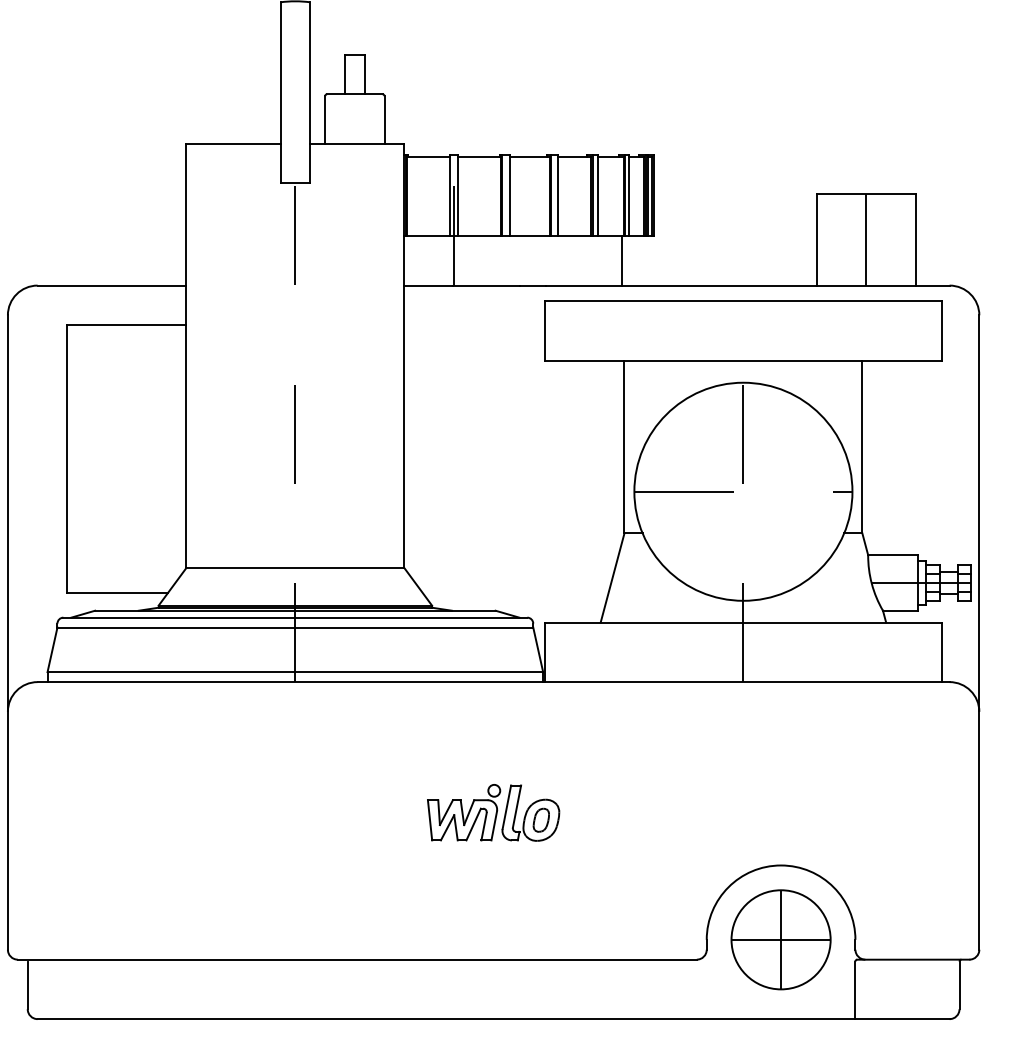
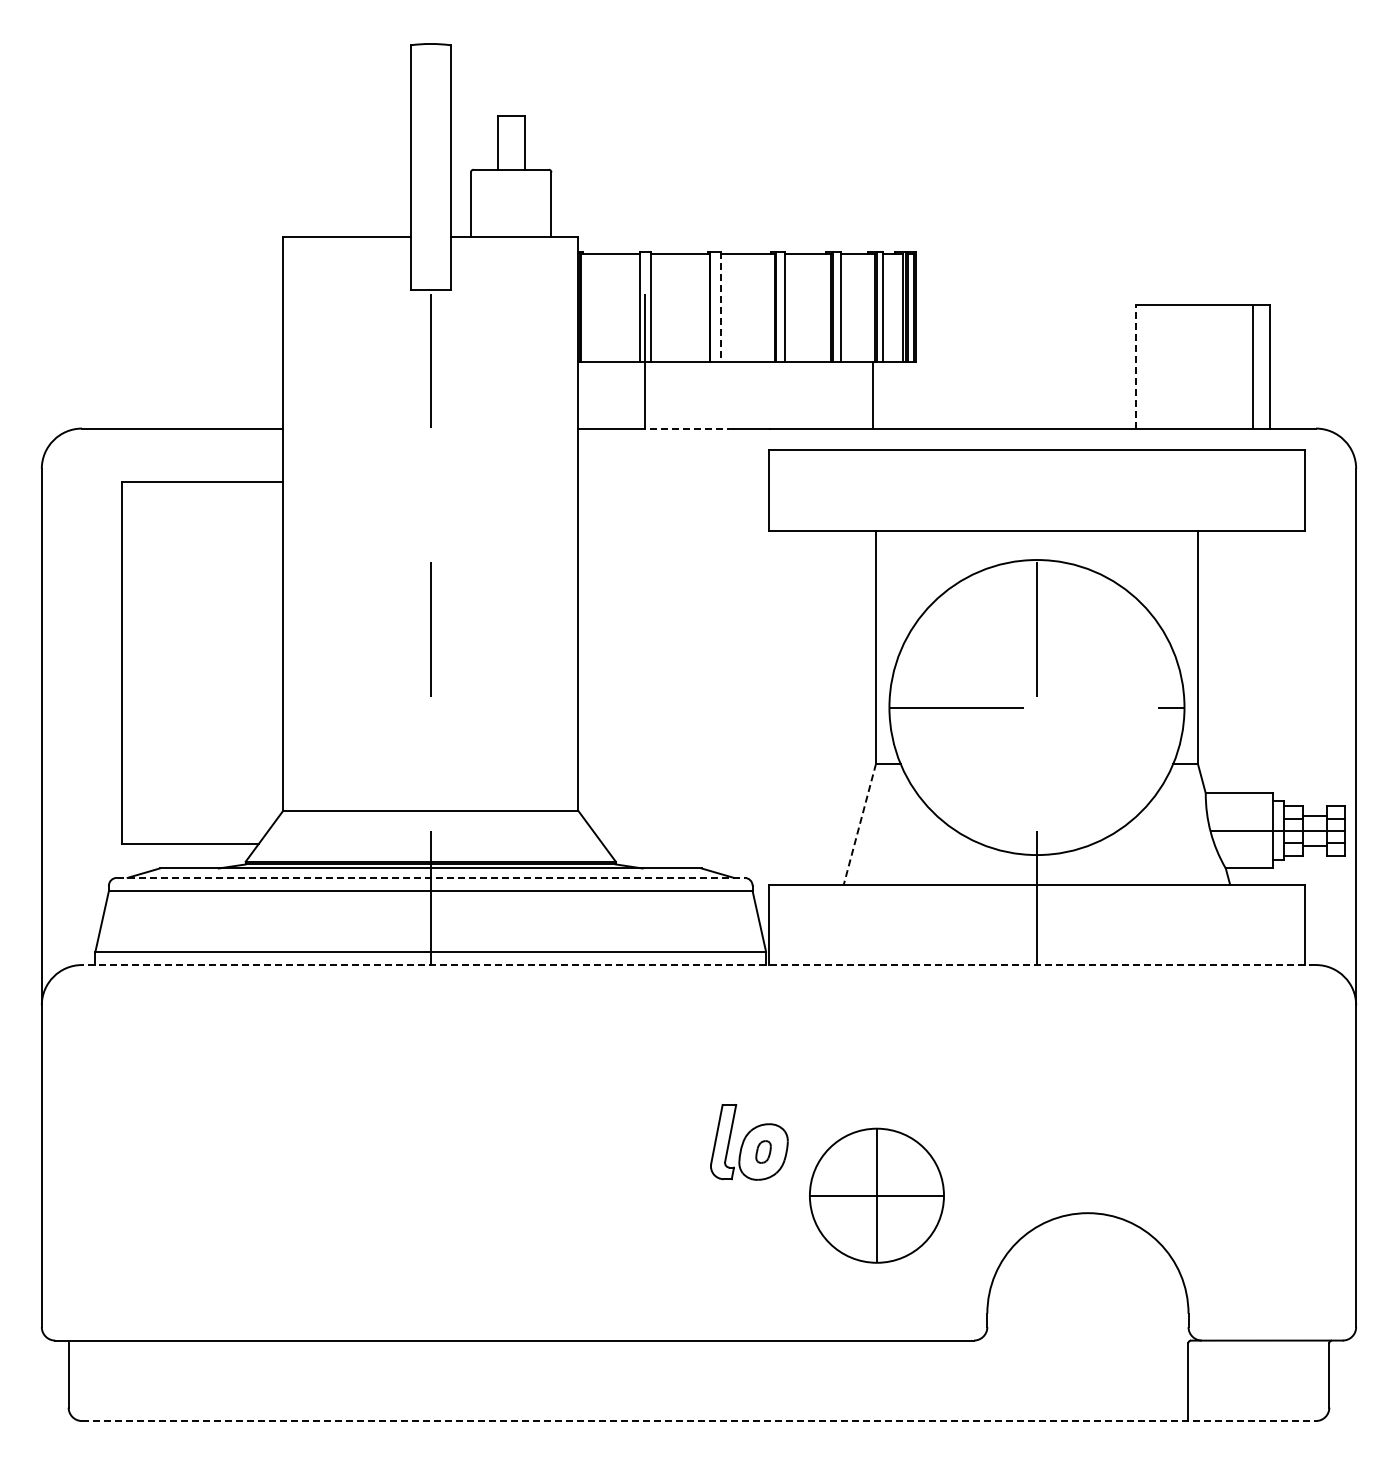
line: (509, 195) -> (720, 306), solid -> dashed
line: (816, 239) -> (1136, 366), solid -> dashed
line: (866, 239) -> (1253, 366), moved
line: (485, 285) -> (688, 428), solid -> dashed
line: (612, 578) -> (859, 824), solid -> dashed
line: (295, 617) -> (430, 877), solid -> dashed
line: (493, 682) -> (699, 965), solid -> dashed
part: (463, 812) -> (658, 1141), removed
part: (541, 819) -> (763, 1151), size x0.7
part: (780, 939) -> (876, 1195), moved
line: (493, 1019) -> (698, 1421), solid -> dashed

